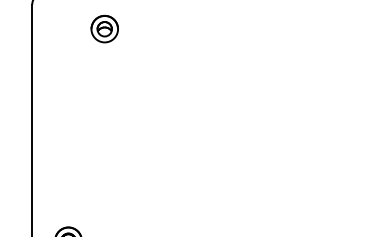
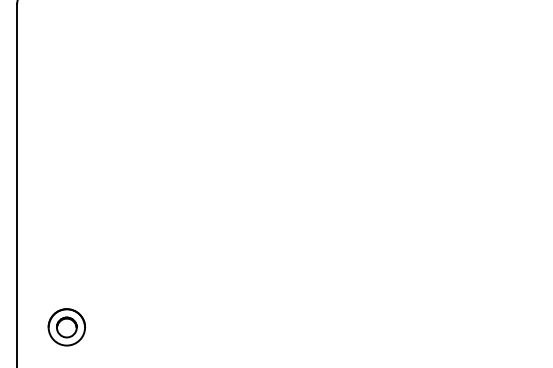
part: (104, 29) -> (116, 37), removed

